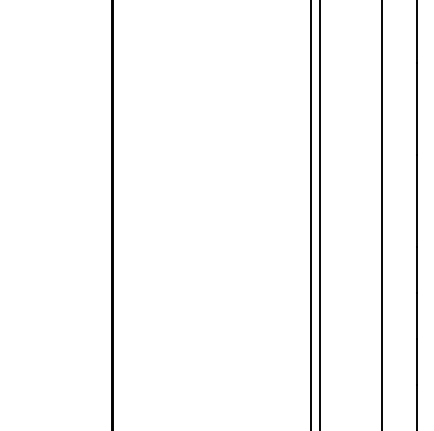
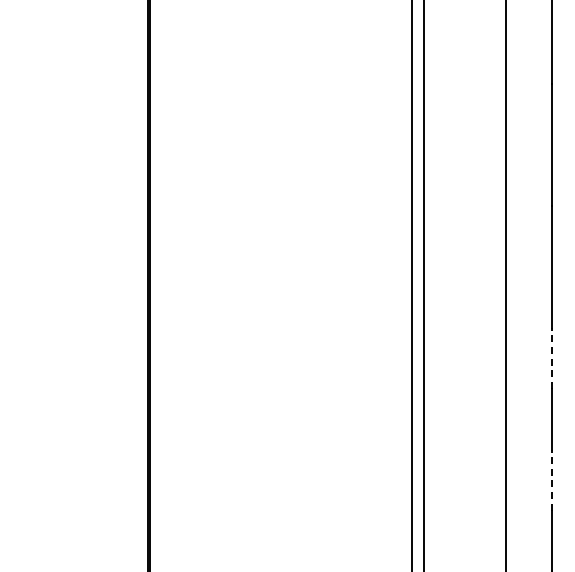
line: (416, 269) -> (552, 357), solid -> dashed
line: (416, 361) -> (552, 479), solid -> dashed

